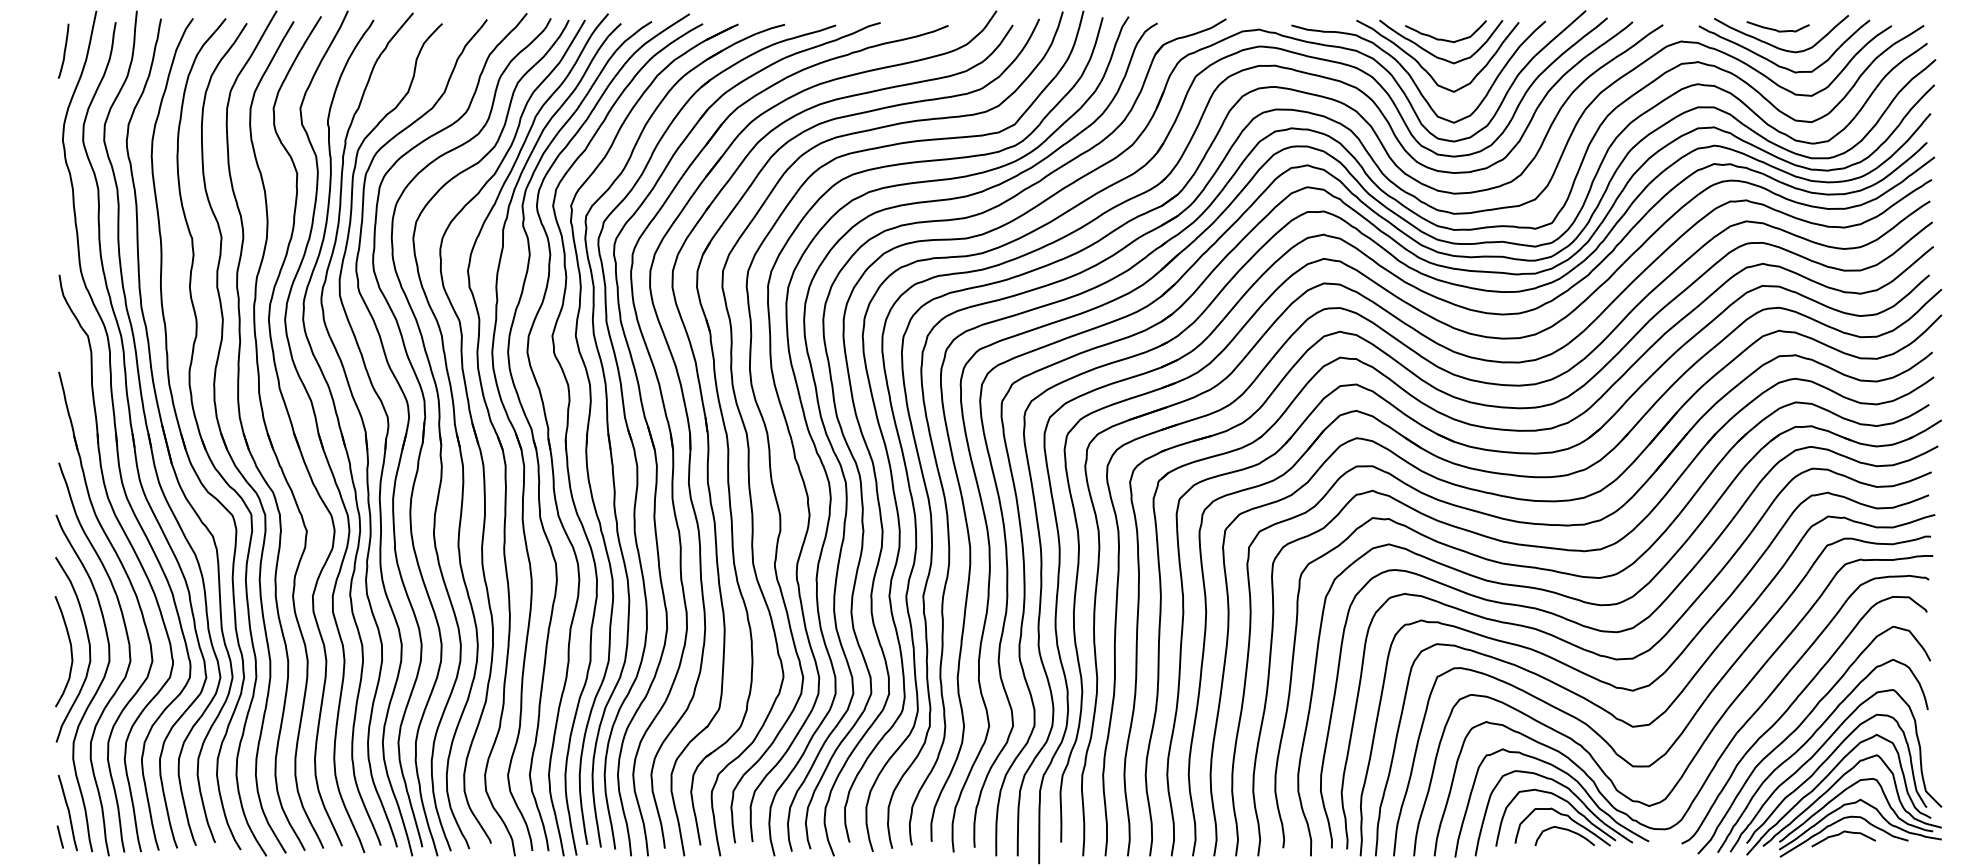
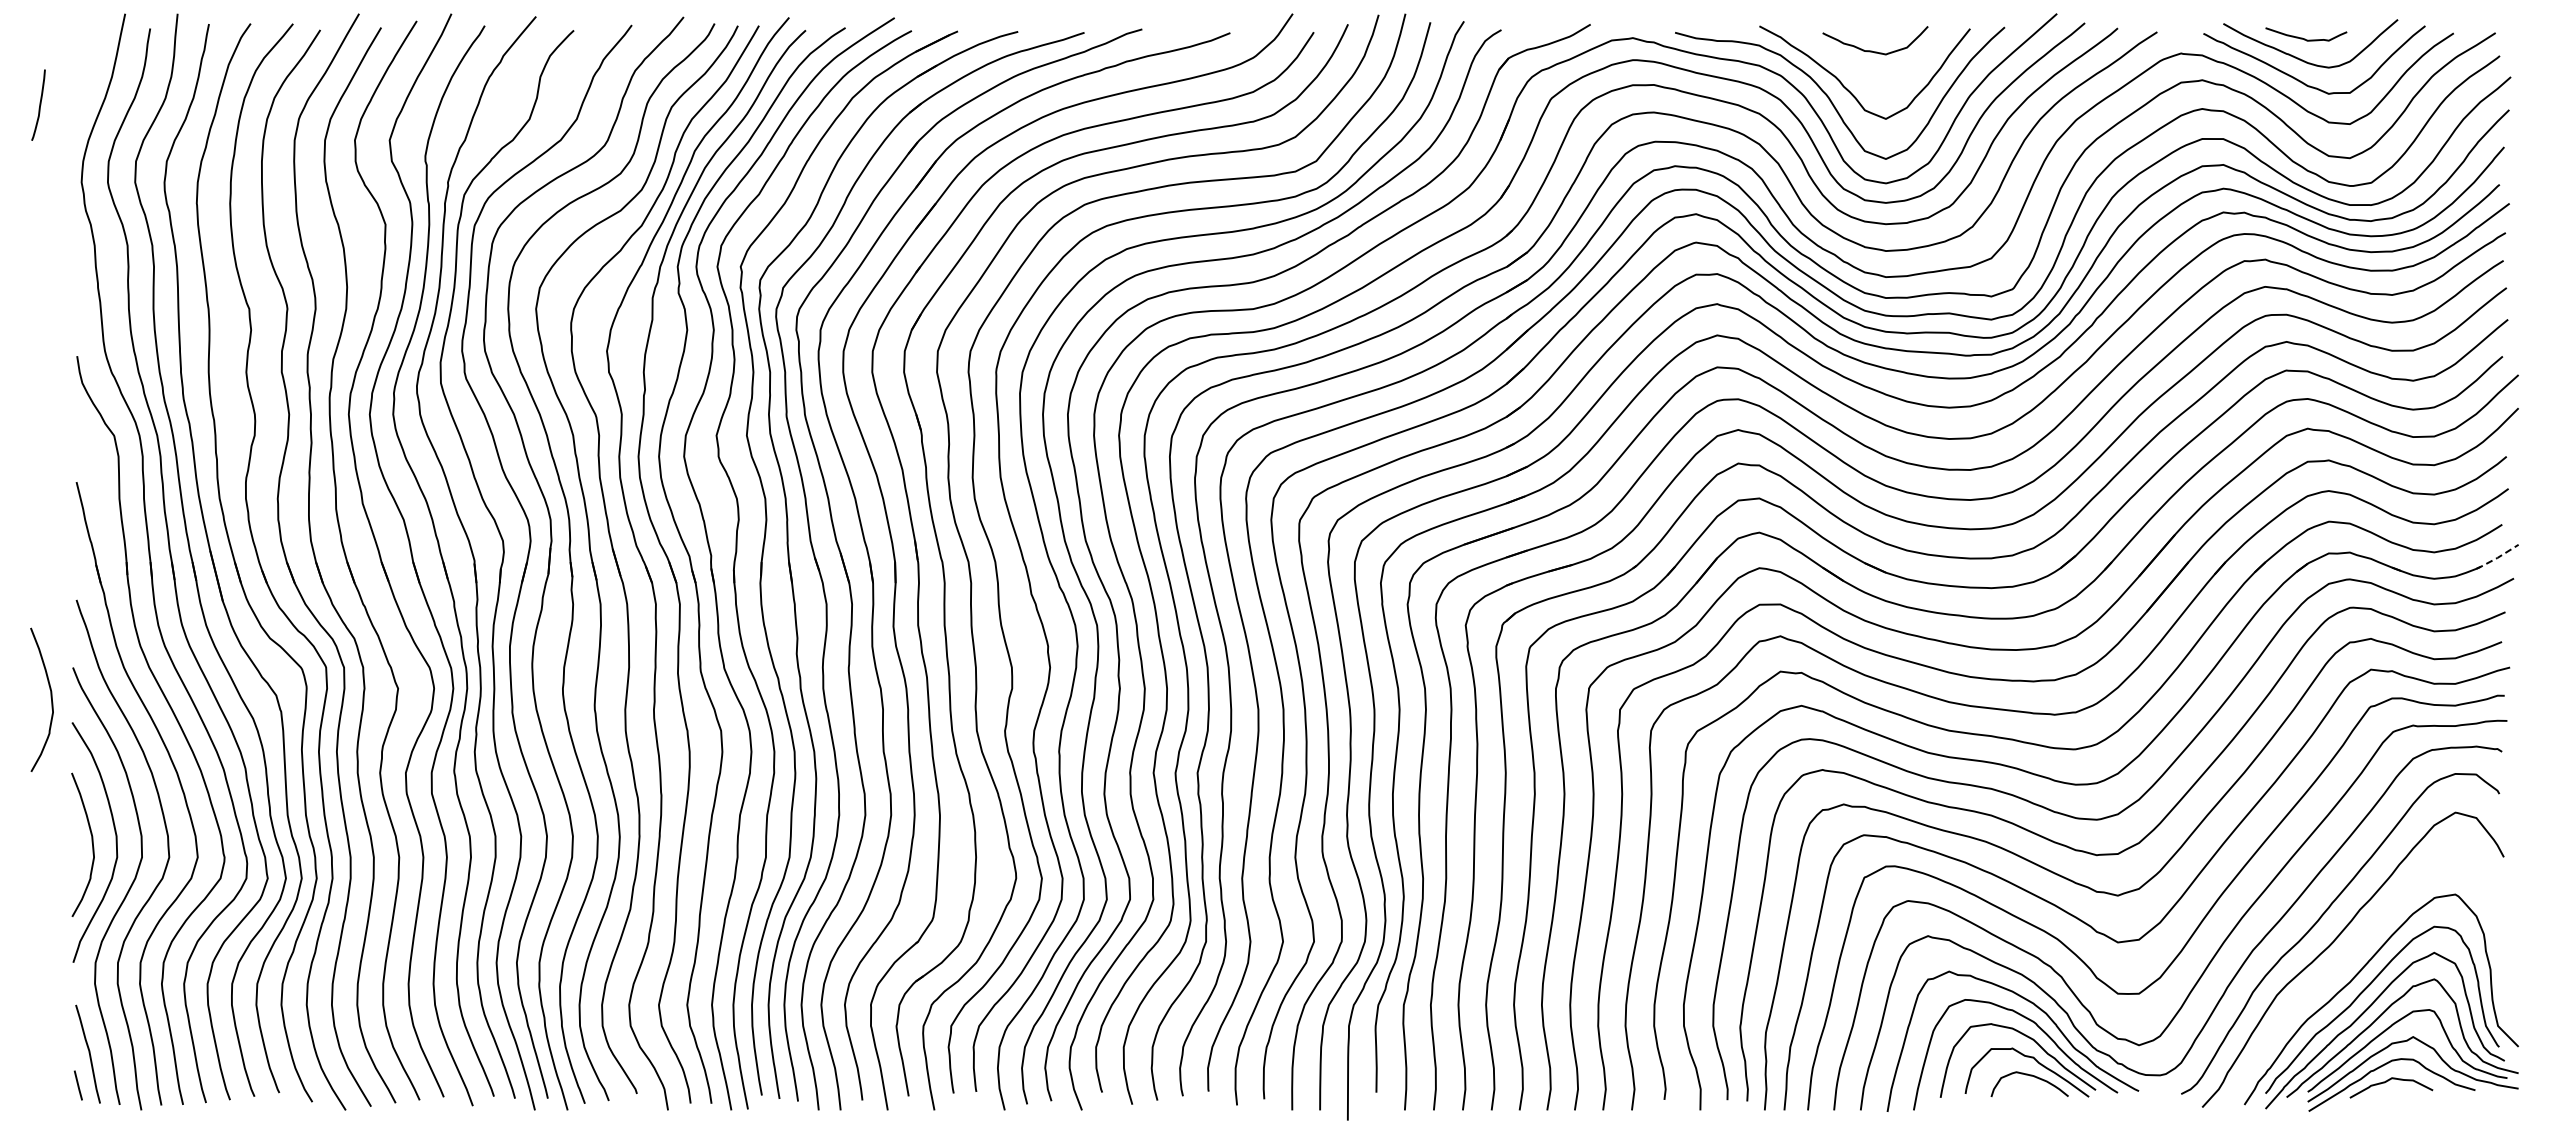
curve: (64, 50) -> (39, 104), moved
curve: (1435, 55) -> (1861, 71), removed
line: (1925, 430) -> (2497, 557), solid -> dashed
curve: (38, 537) -> (50, 697), added
curve: (1809, 740) -> (2346, 960), removed

